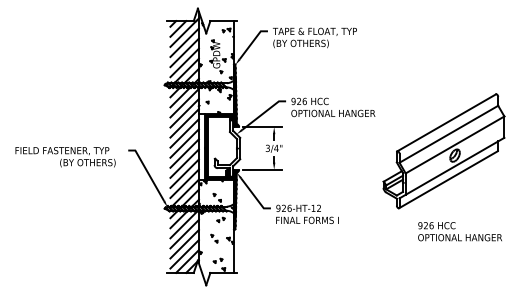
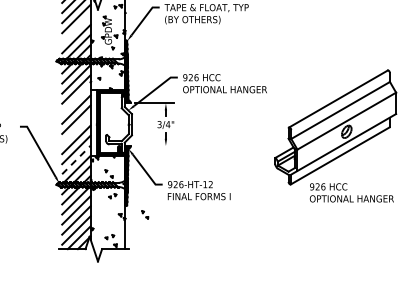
line: (184, 52) -> (76, 28), removed
line: (184, 123) -> (76, 99), removed
line: (184, 153) -> (76, 129), removed
line: (262, 169) -> (154, 145), removed
line: (185, 183) -> (77, 159), solid -> dashed
text: (459, 231) -> (351, 192), moved
part: (214, 238) -> (145, 214), moved

